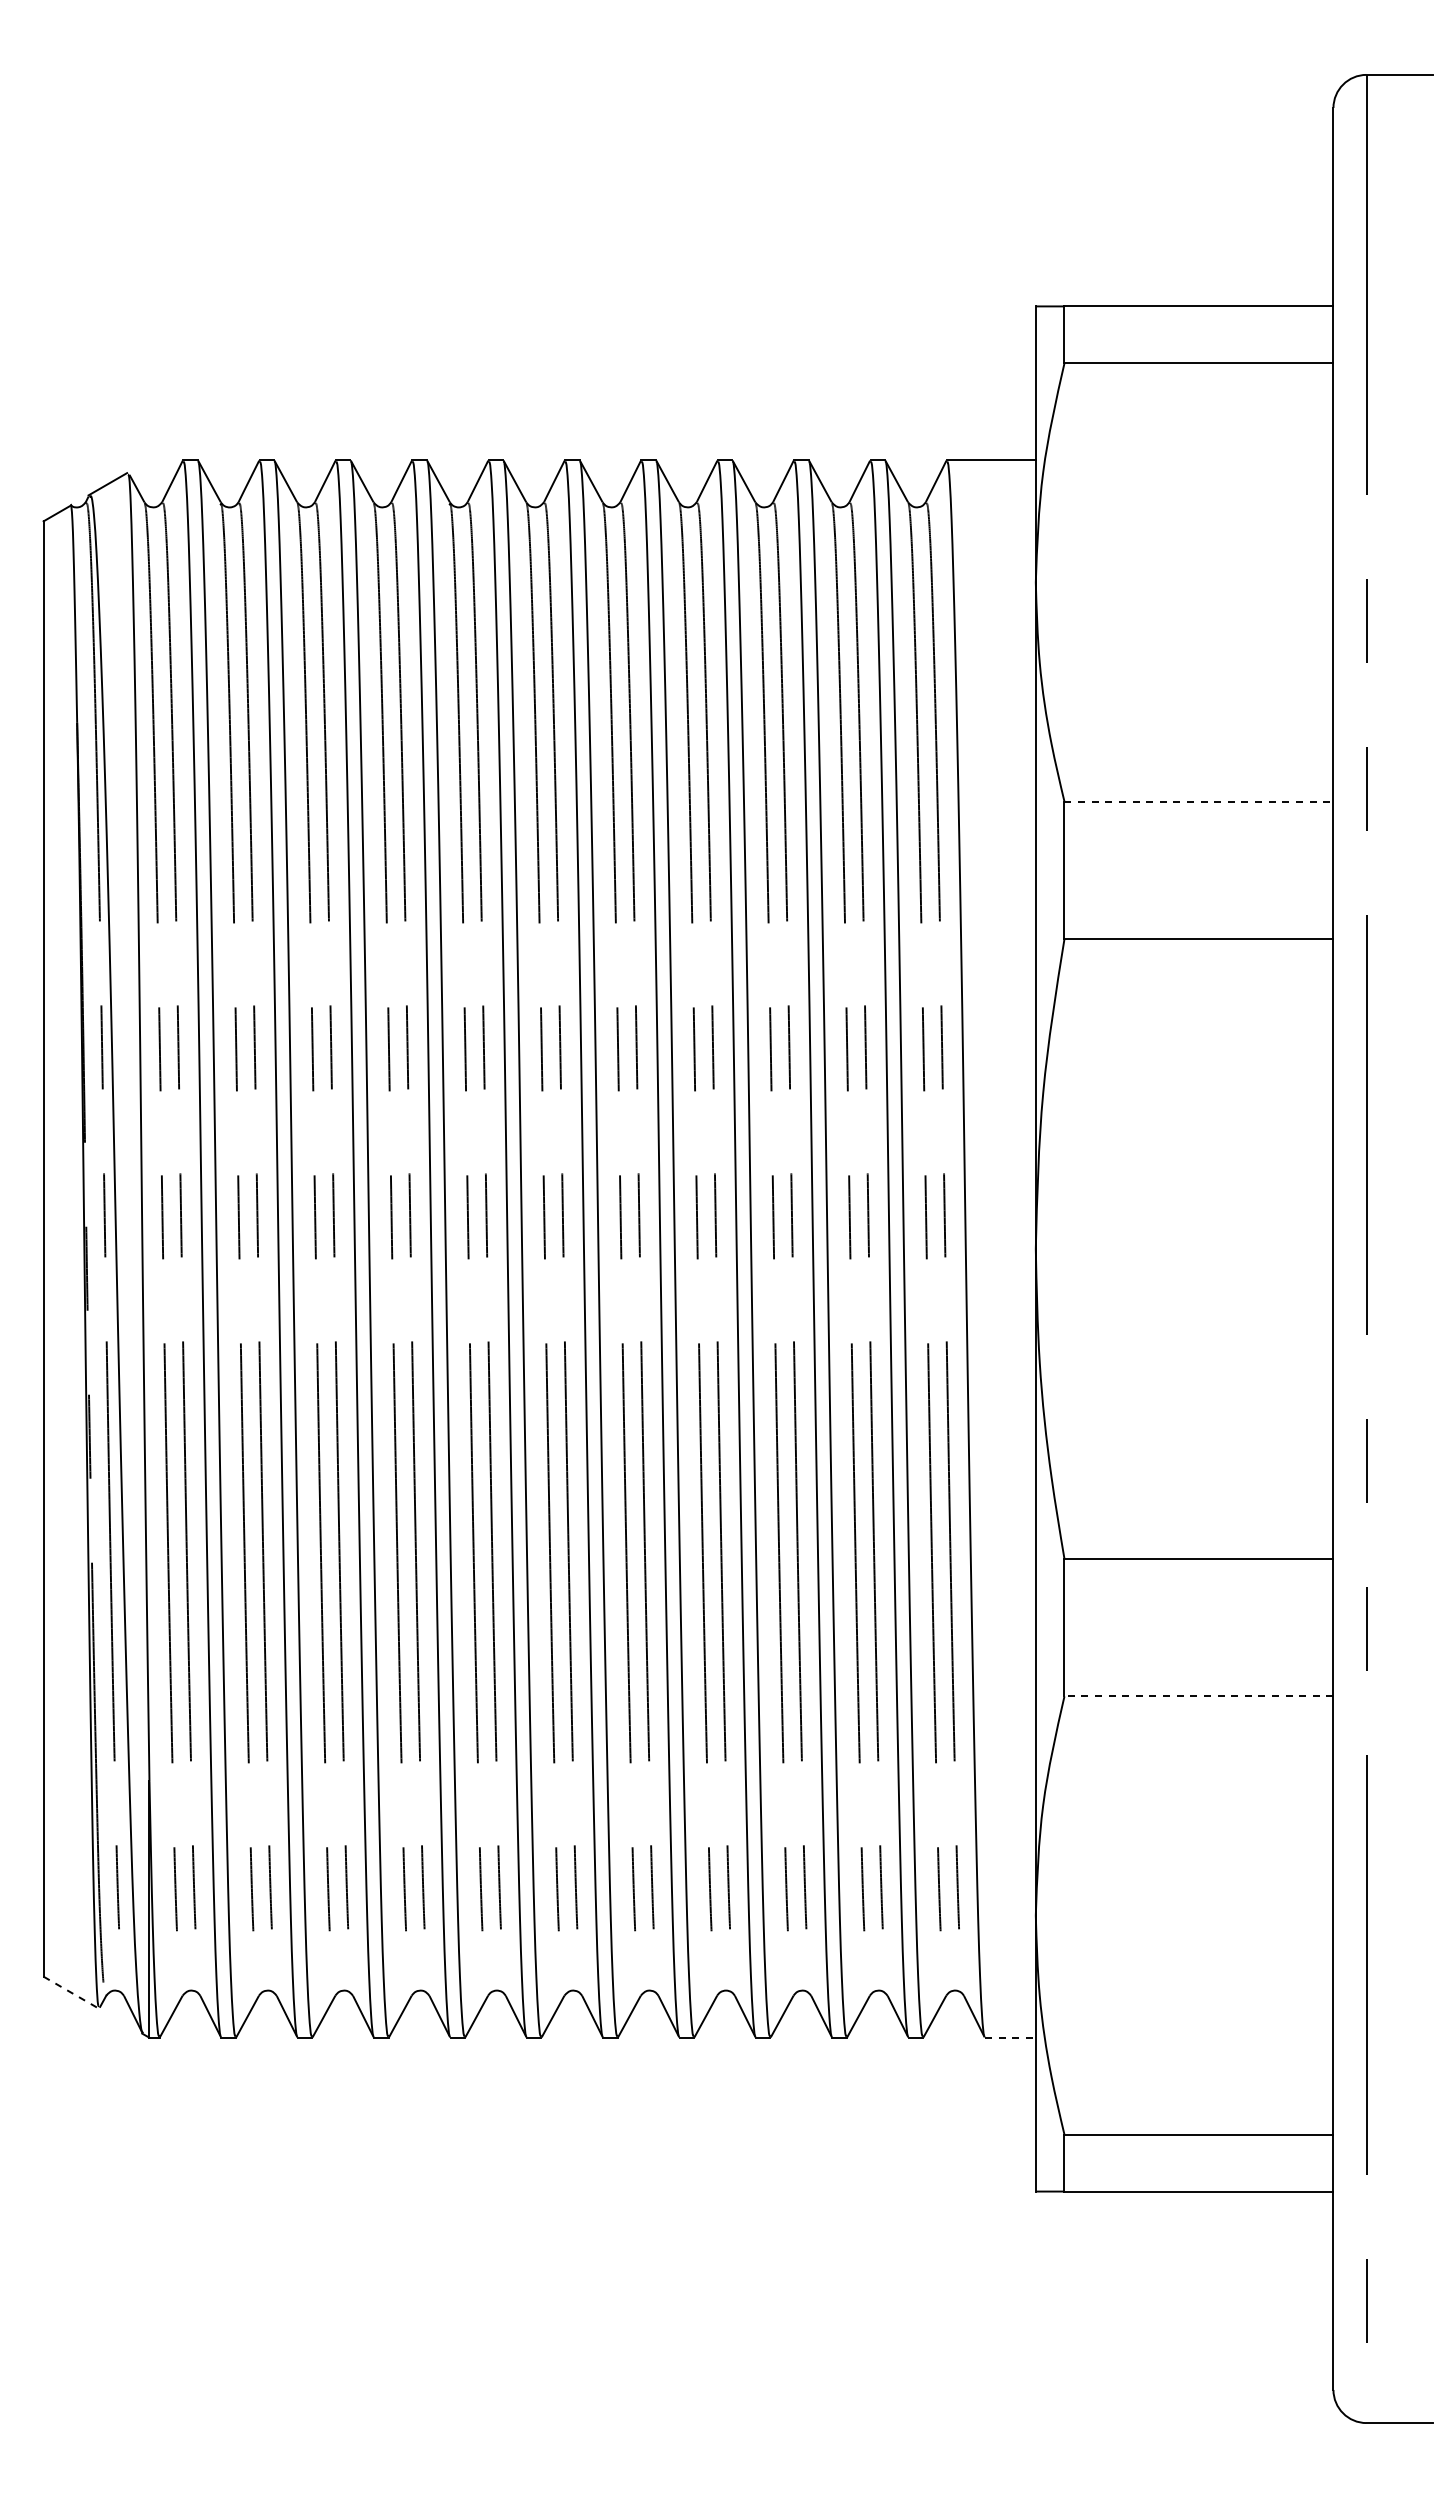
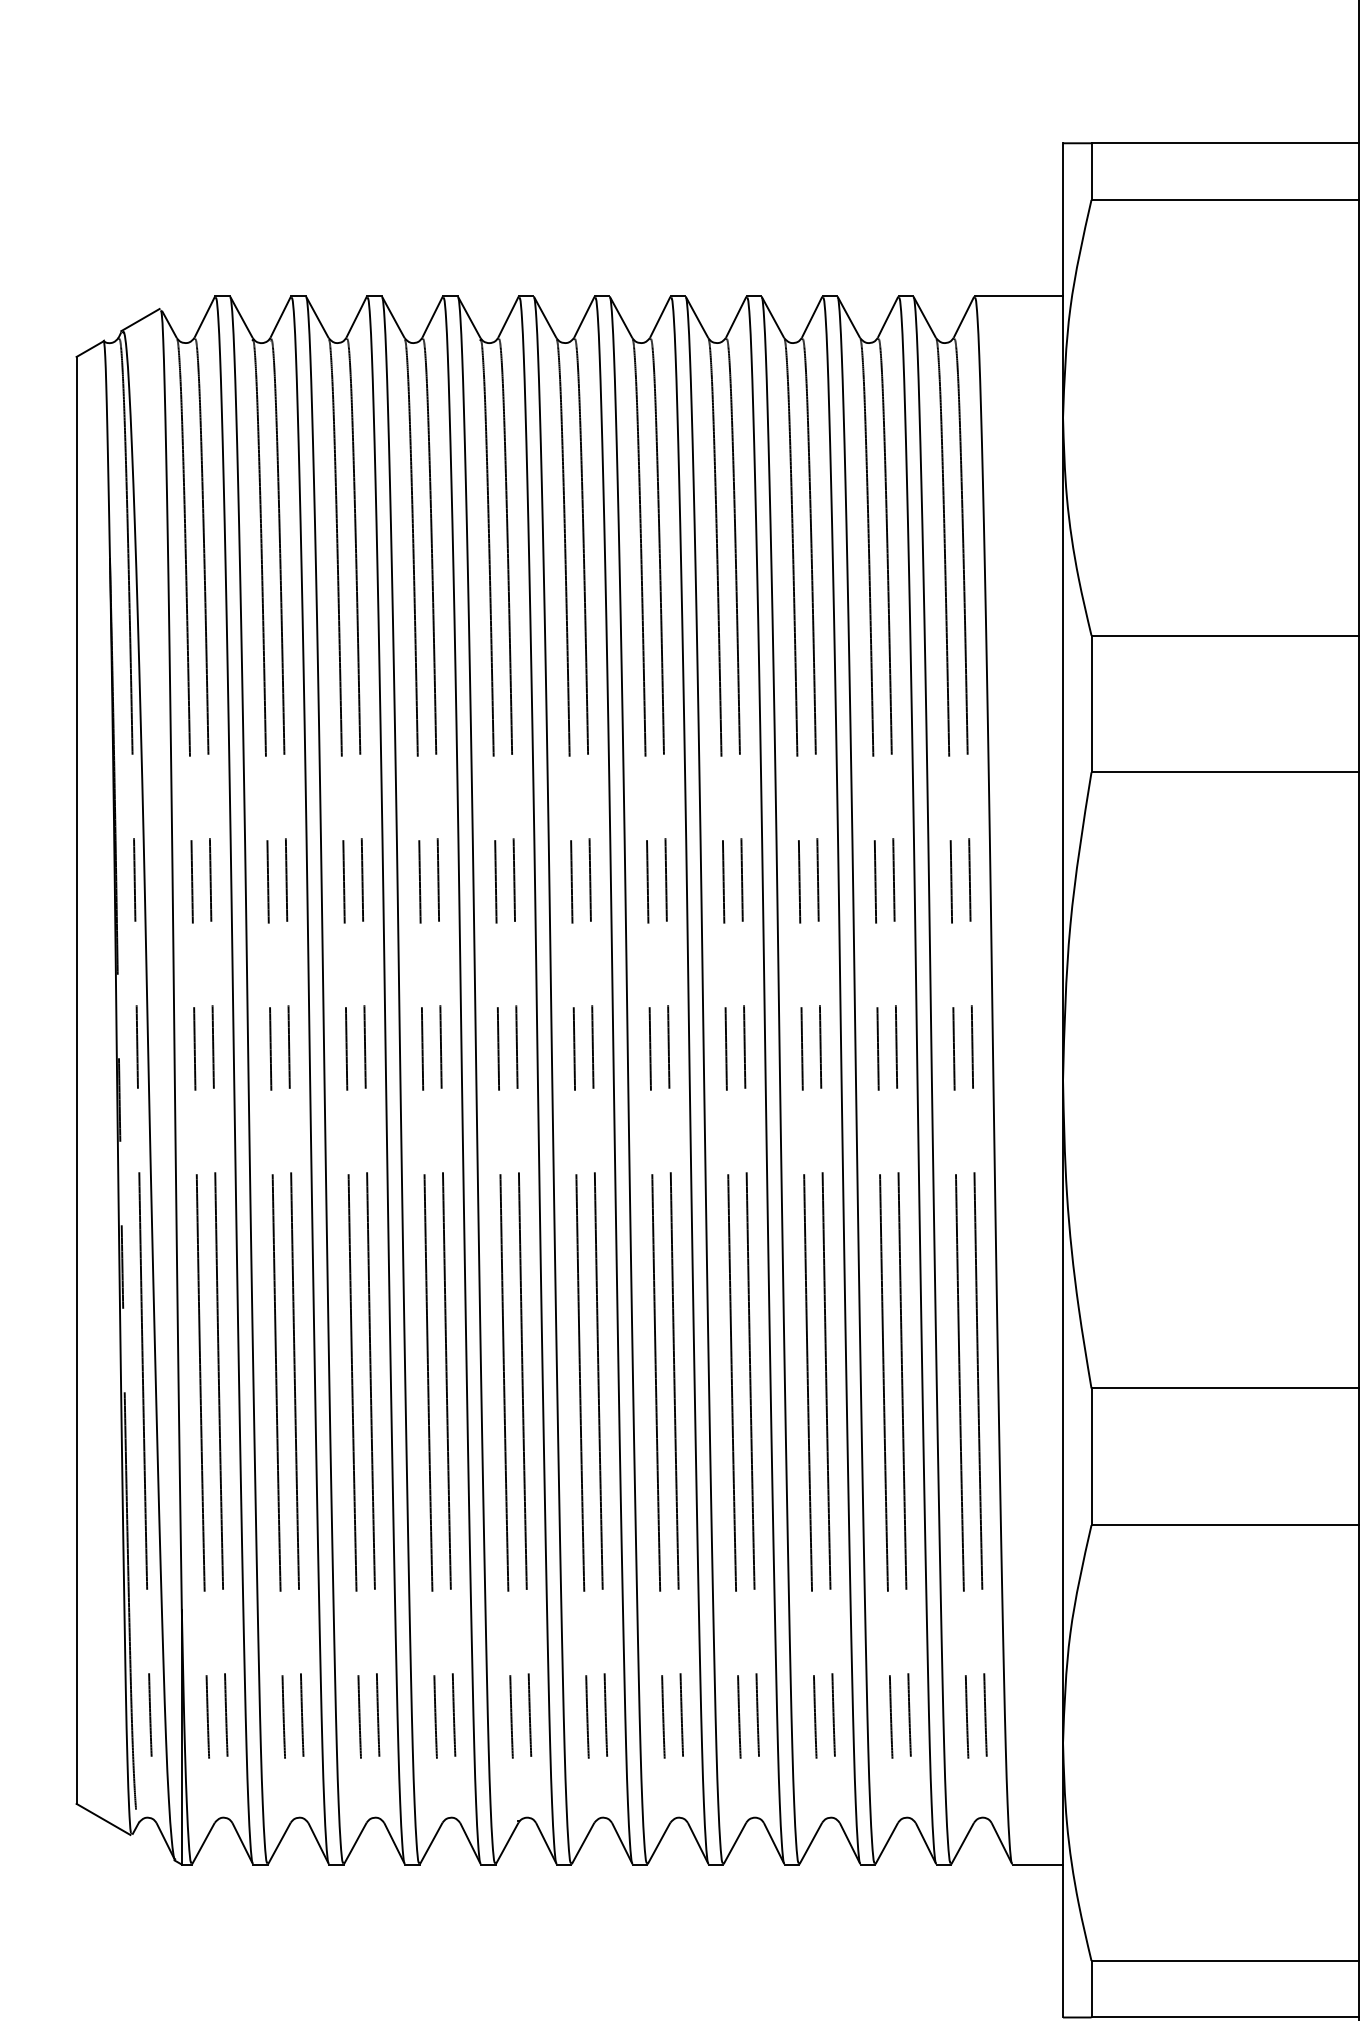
line: (1198, 801) -> (1224, 635), dashed -> solid
line: (1198, 1696) -> (1224, 1525), dashed -> solid
line: (71, 1992) -> (104, 1819), dashed -> solid
line: (1010, 2037) -> (1037, 1864), dashed -> solid

